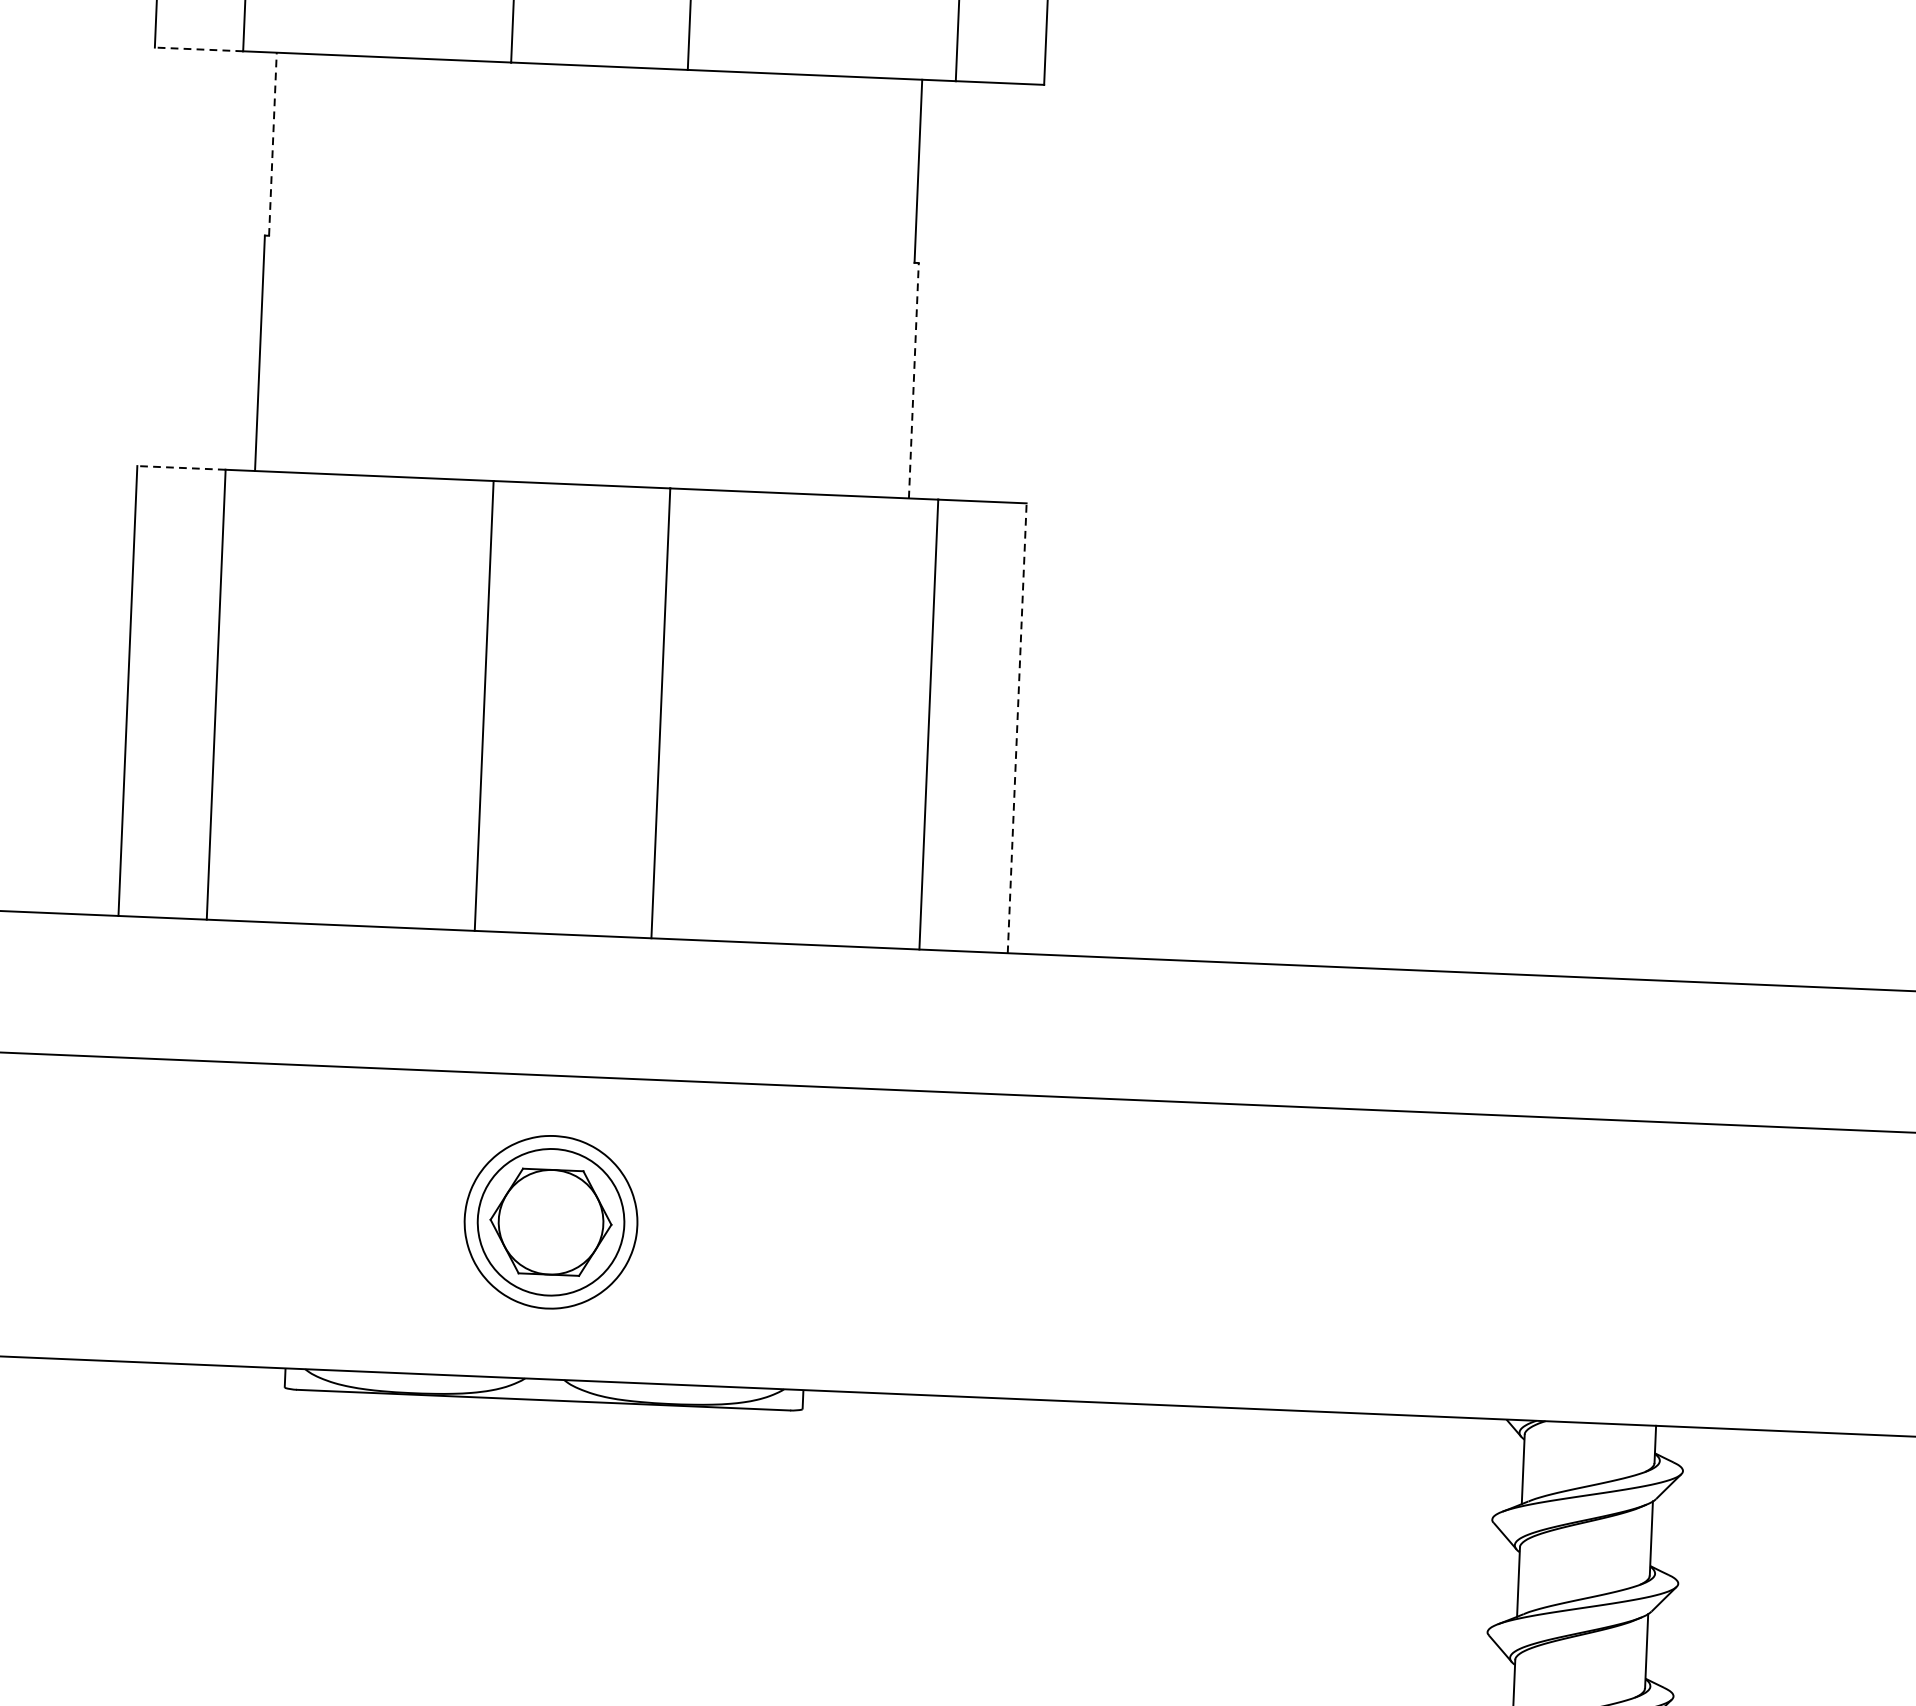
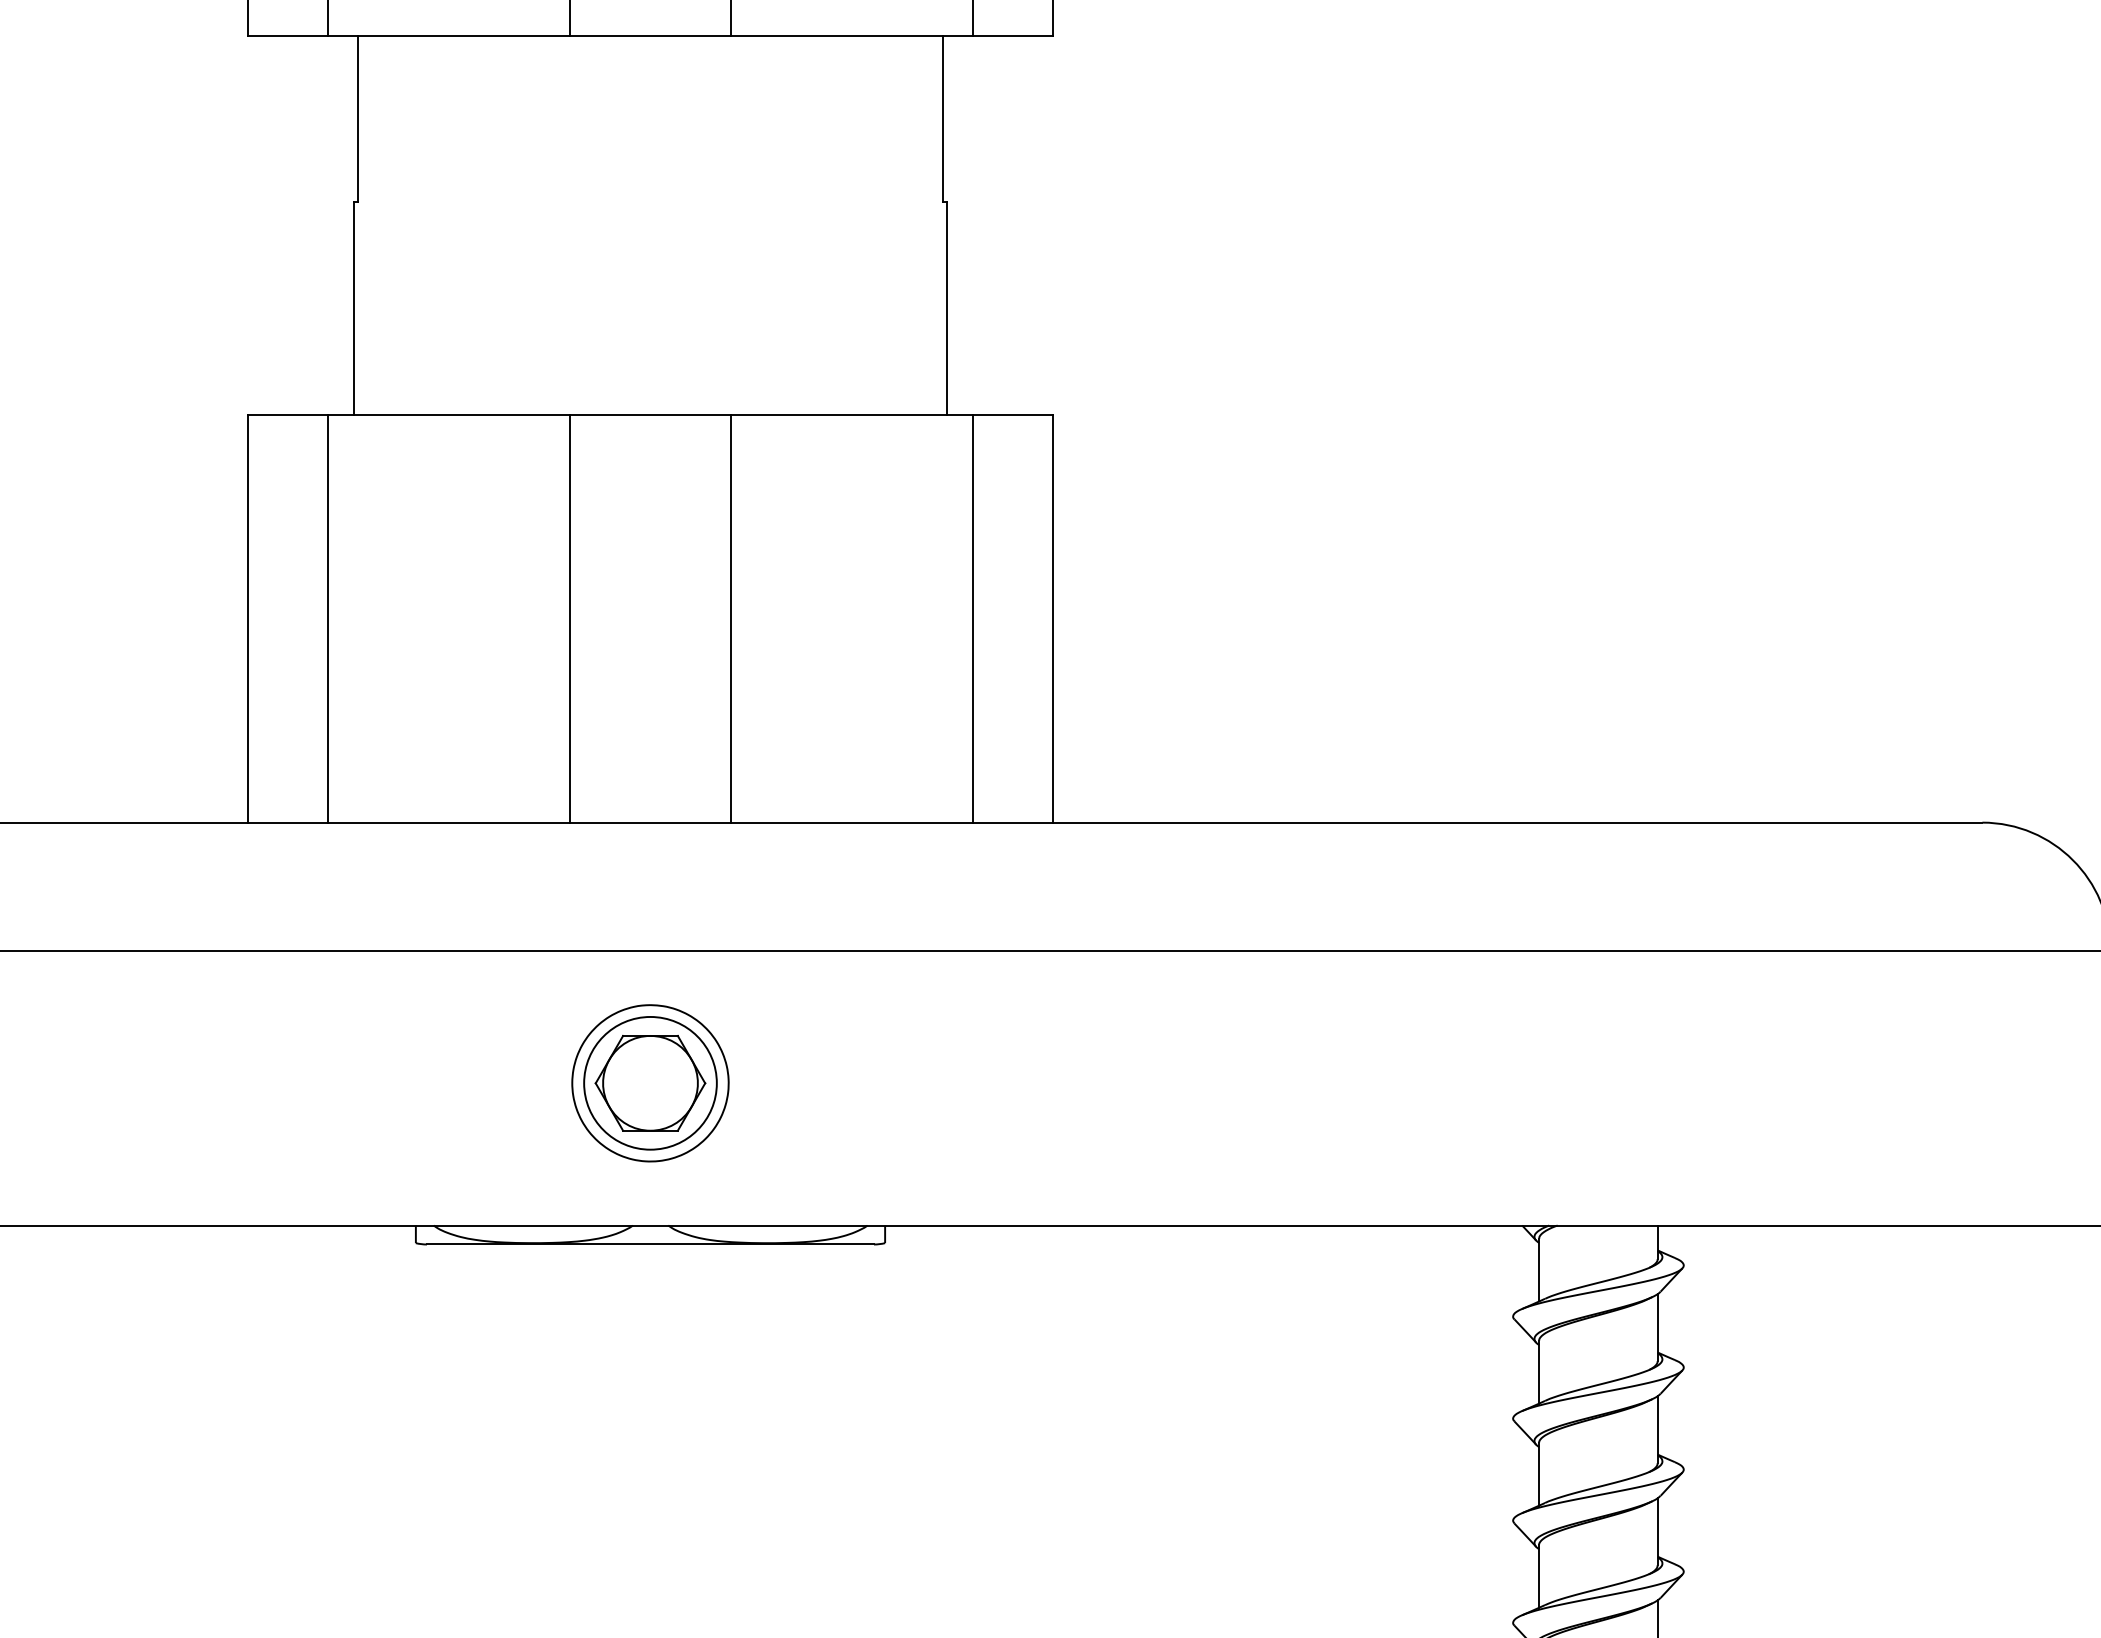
line: (198, 49) -> (287, 35), dashed -> solid
line: (273, 143) -> (358, 118), dashed -> solid
line: (913, 380) -> (946, 308), dashed -> solid
line: (181, 468) -> (287, 415), dashed -> solid
line: (1017, 727) -> (1053, 618), dashed -> solid

